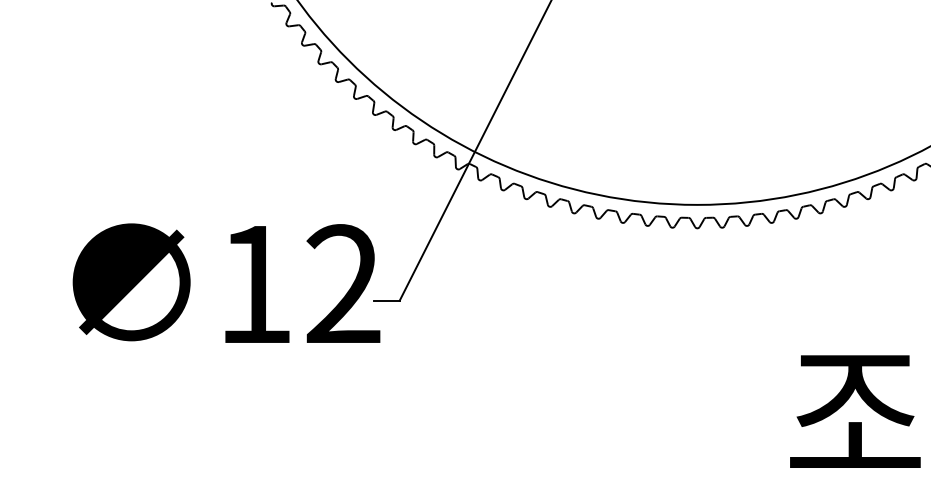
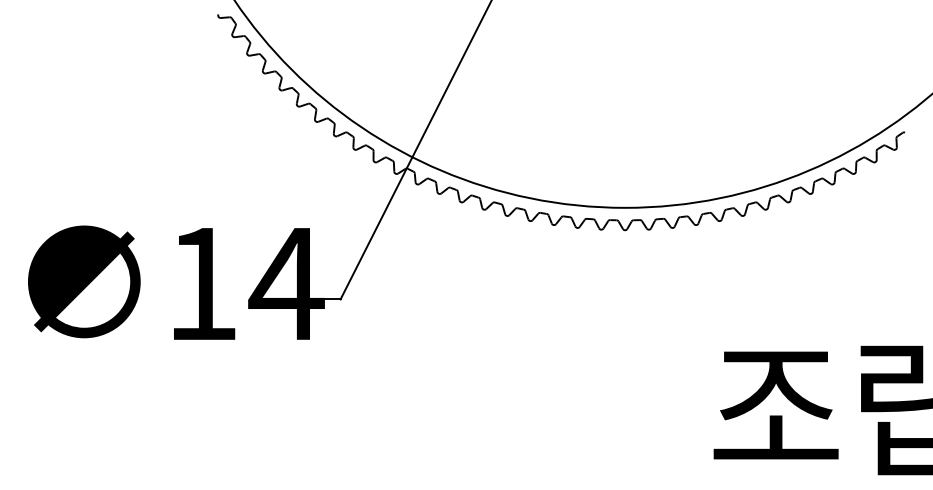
text: (343, 282) -> (286, 282), 12 -> 14

